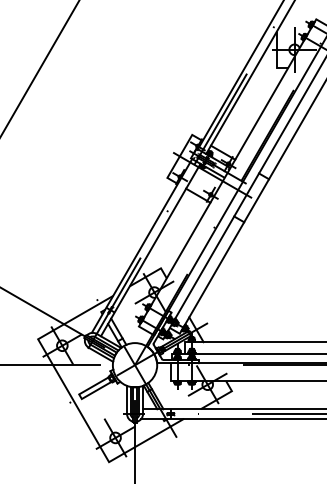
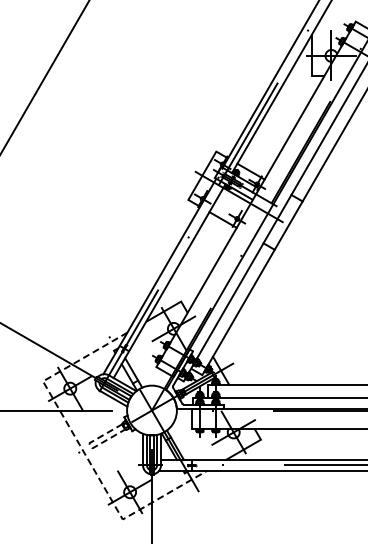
line: (80, 396) -> (90, 445), solid -> dashed
line: (73, 400) -> (82, 450), solid -> dashed

